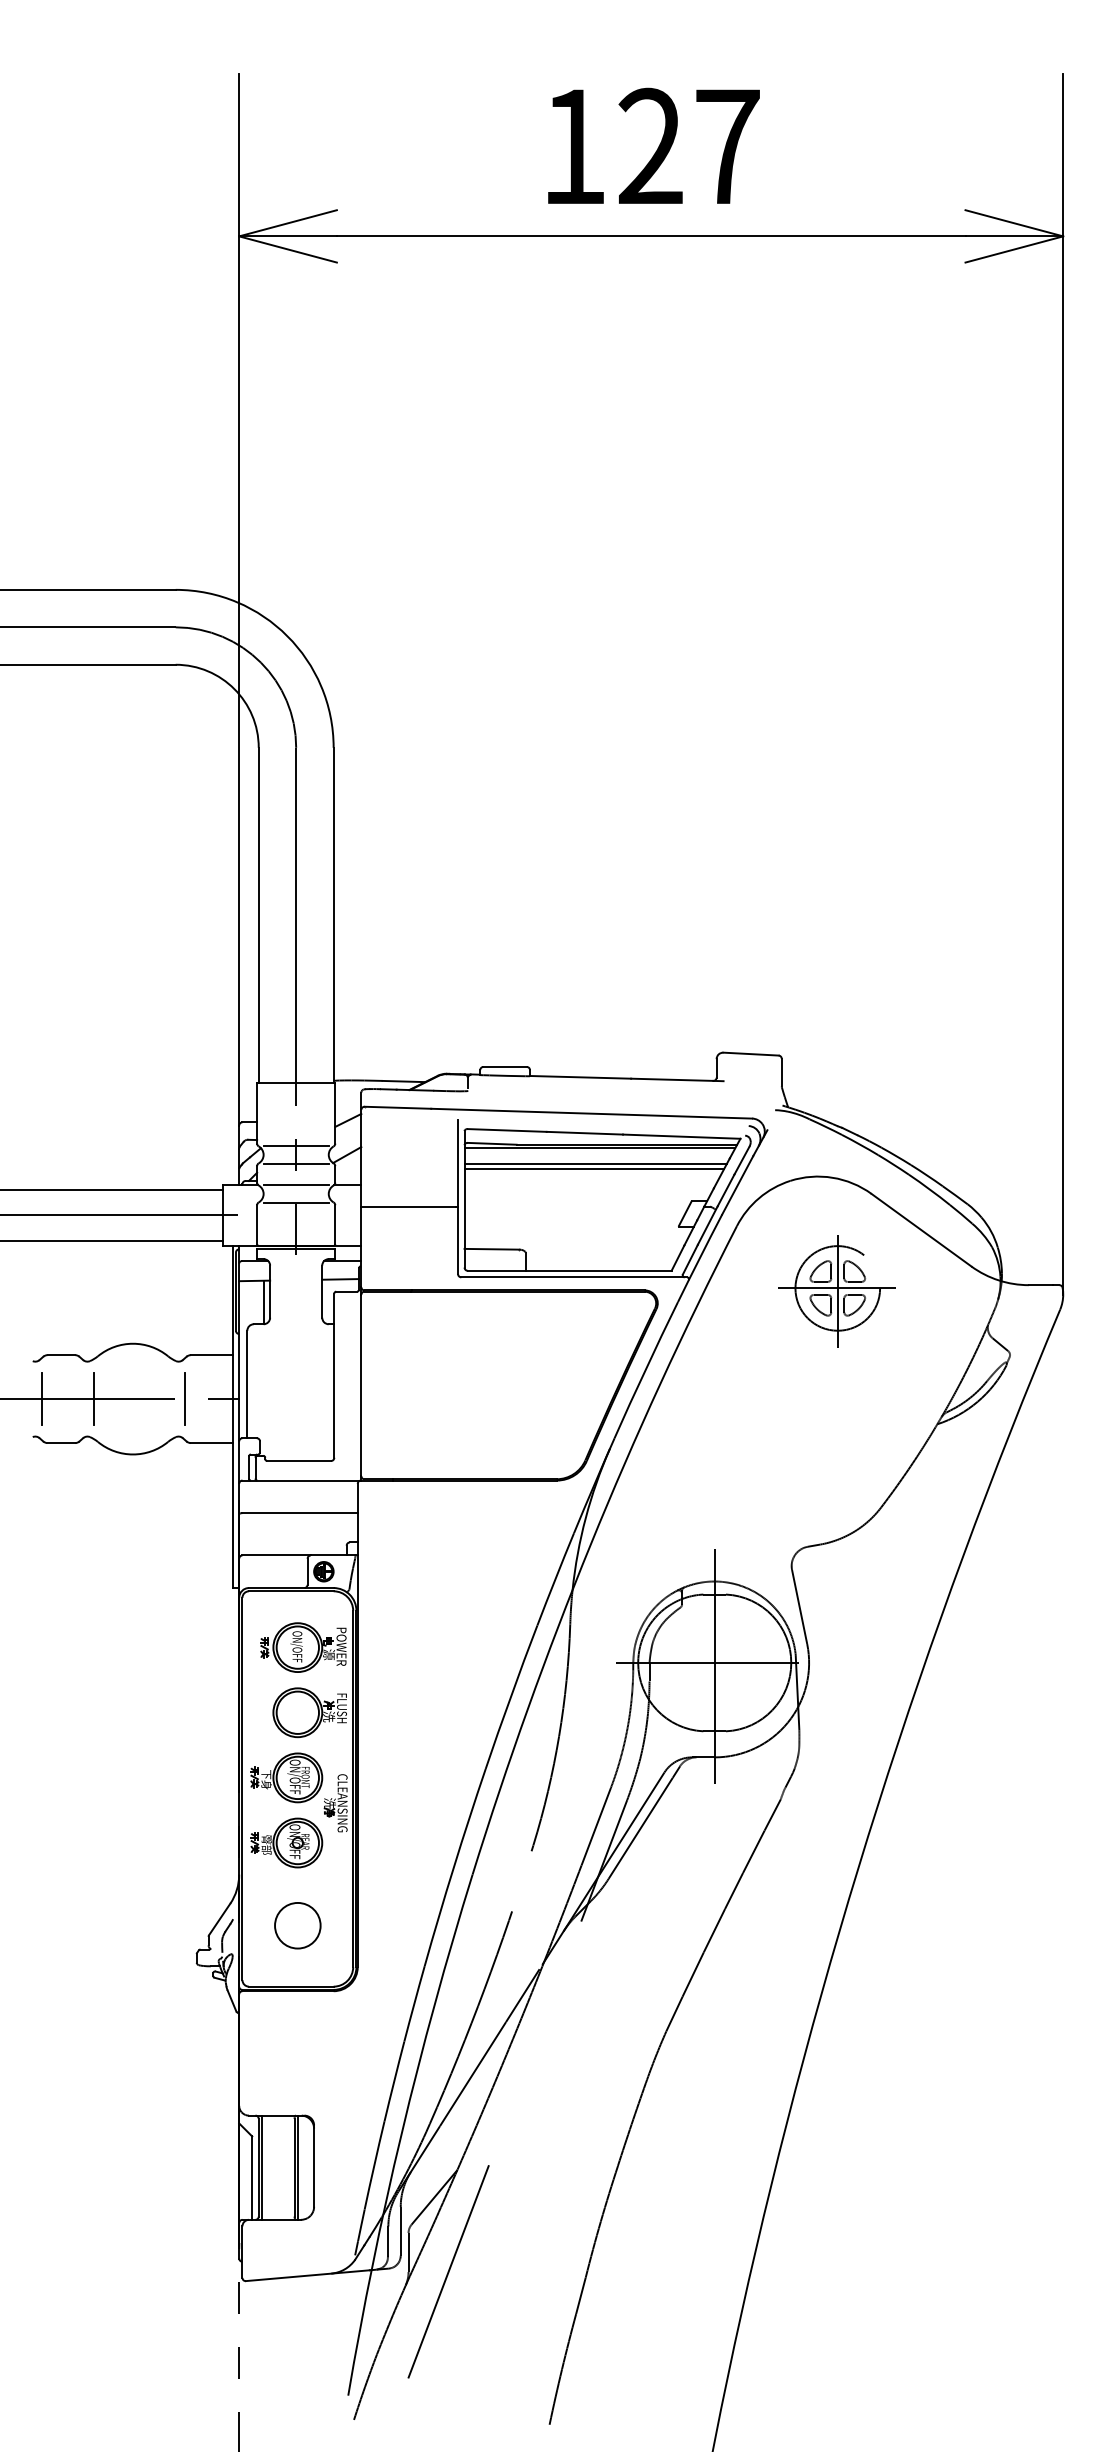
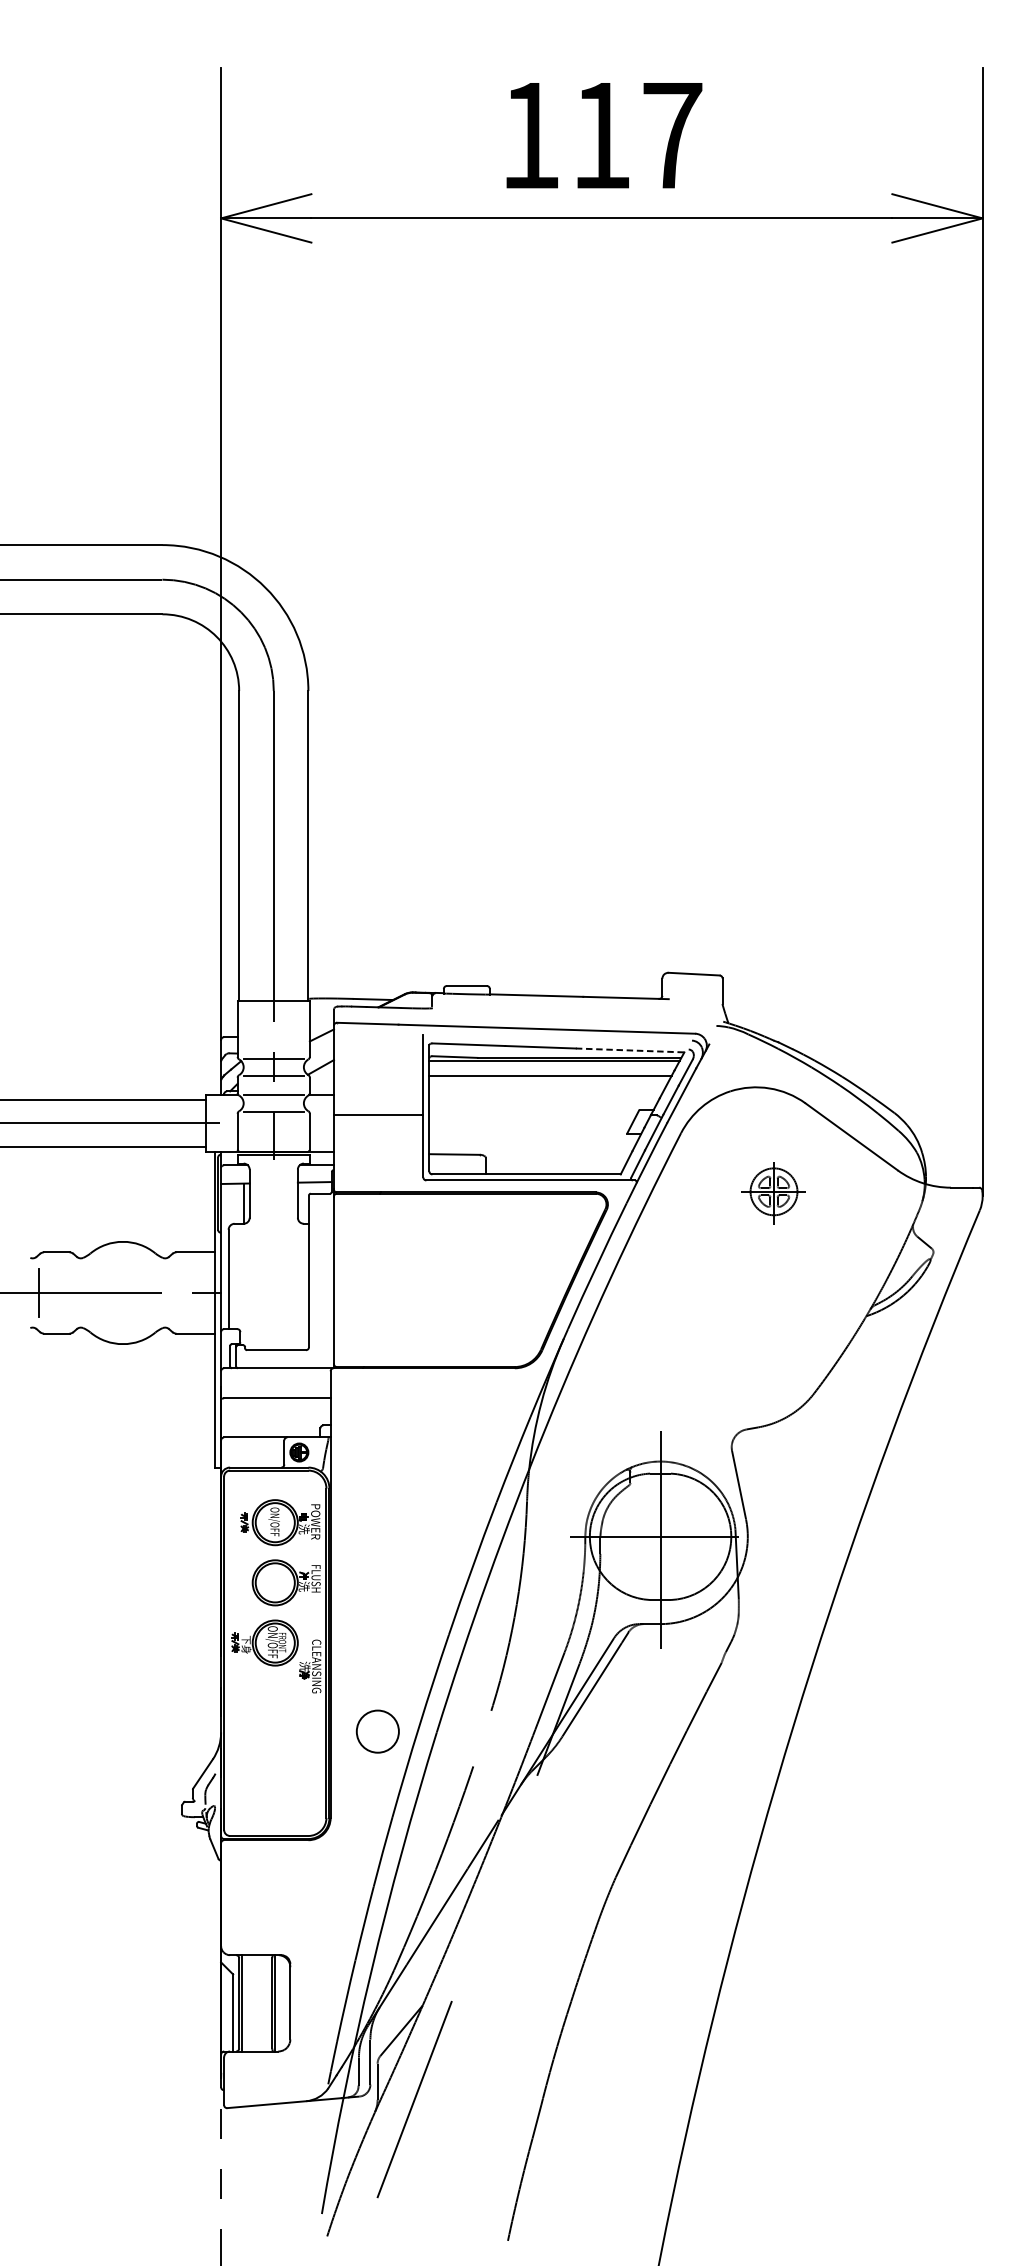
text: (650, 145) -> (601, 134), 127 -> 117
line: (681, 1136) -> (629, 1050), solid -> dashed
line: (594, 1168) -> (549, 1079), removed
part: (836, 1291) -> (773, 1193), size x0.6
line: (93, 1399) -> (86, 1293), removed
line: (185, 1399) -> (171, 1293), removed
text: (329, 1655) -> (304, 1529), 源 -> 洗
part: (286, 1842) -> (264, 1702), removed
circle: (297, 1925) -> (377, 1731), moved

